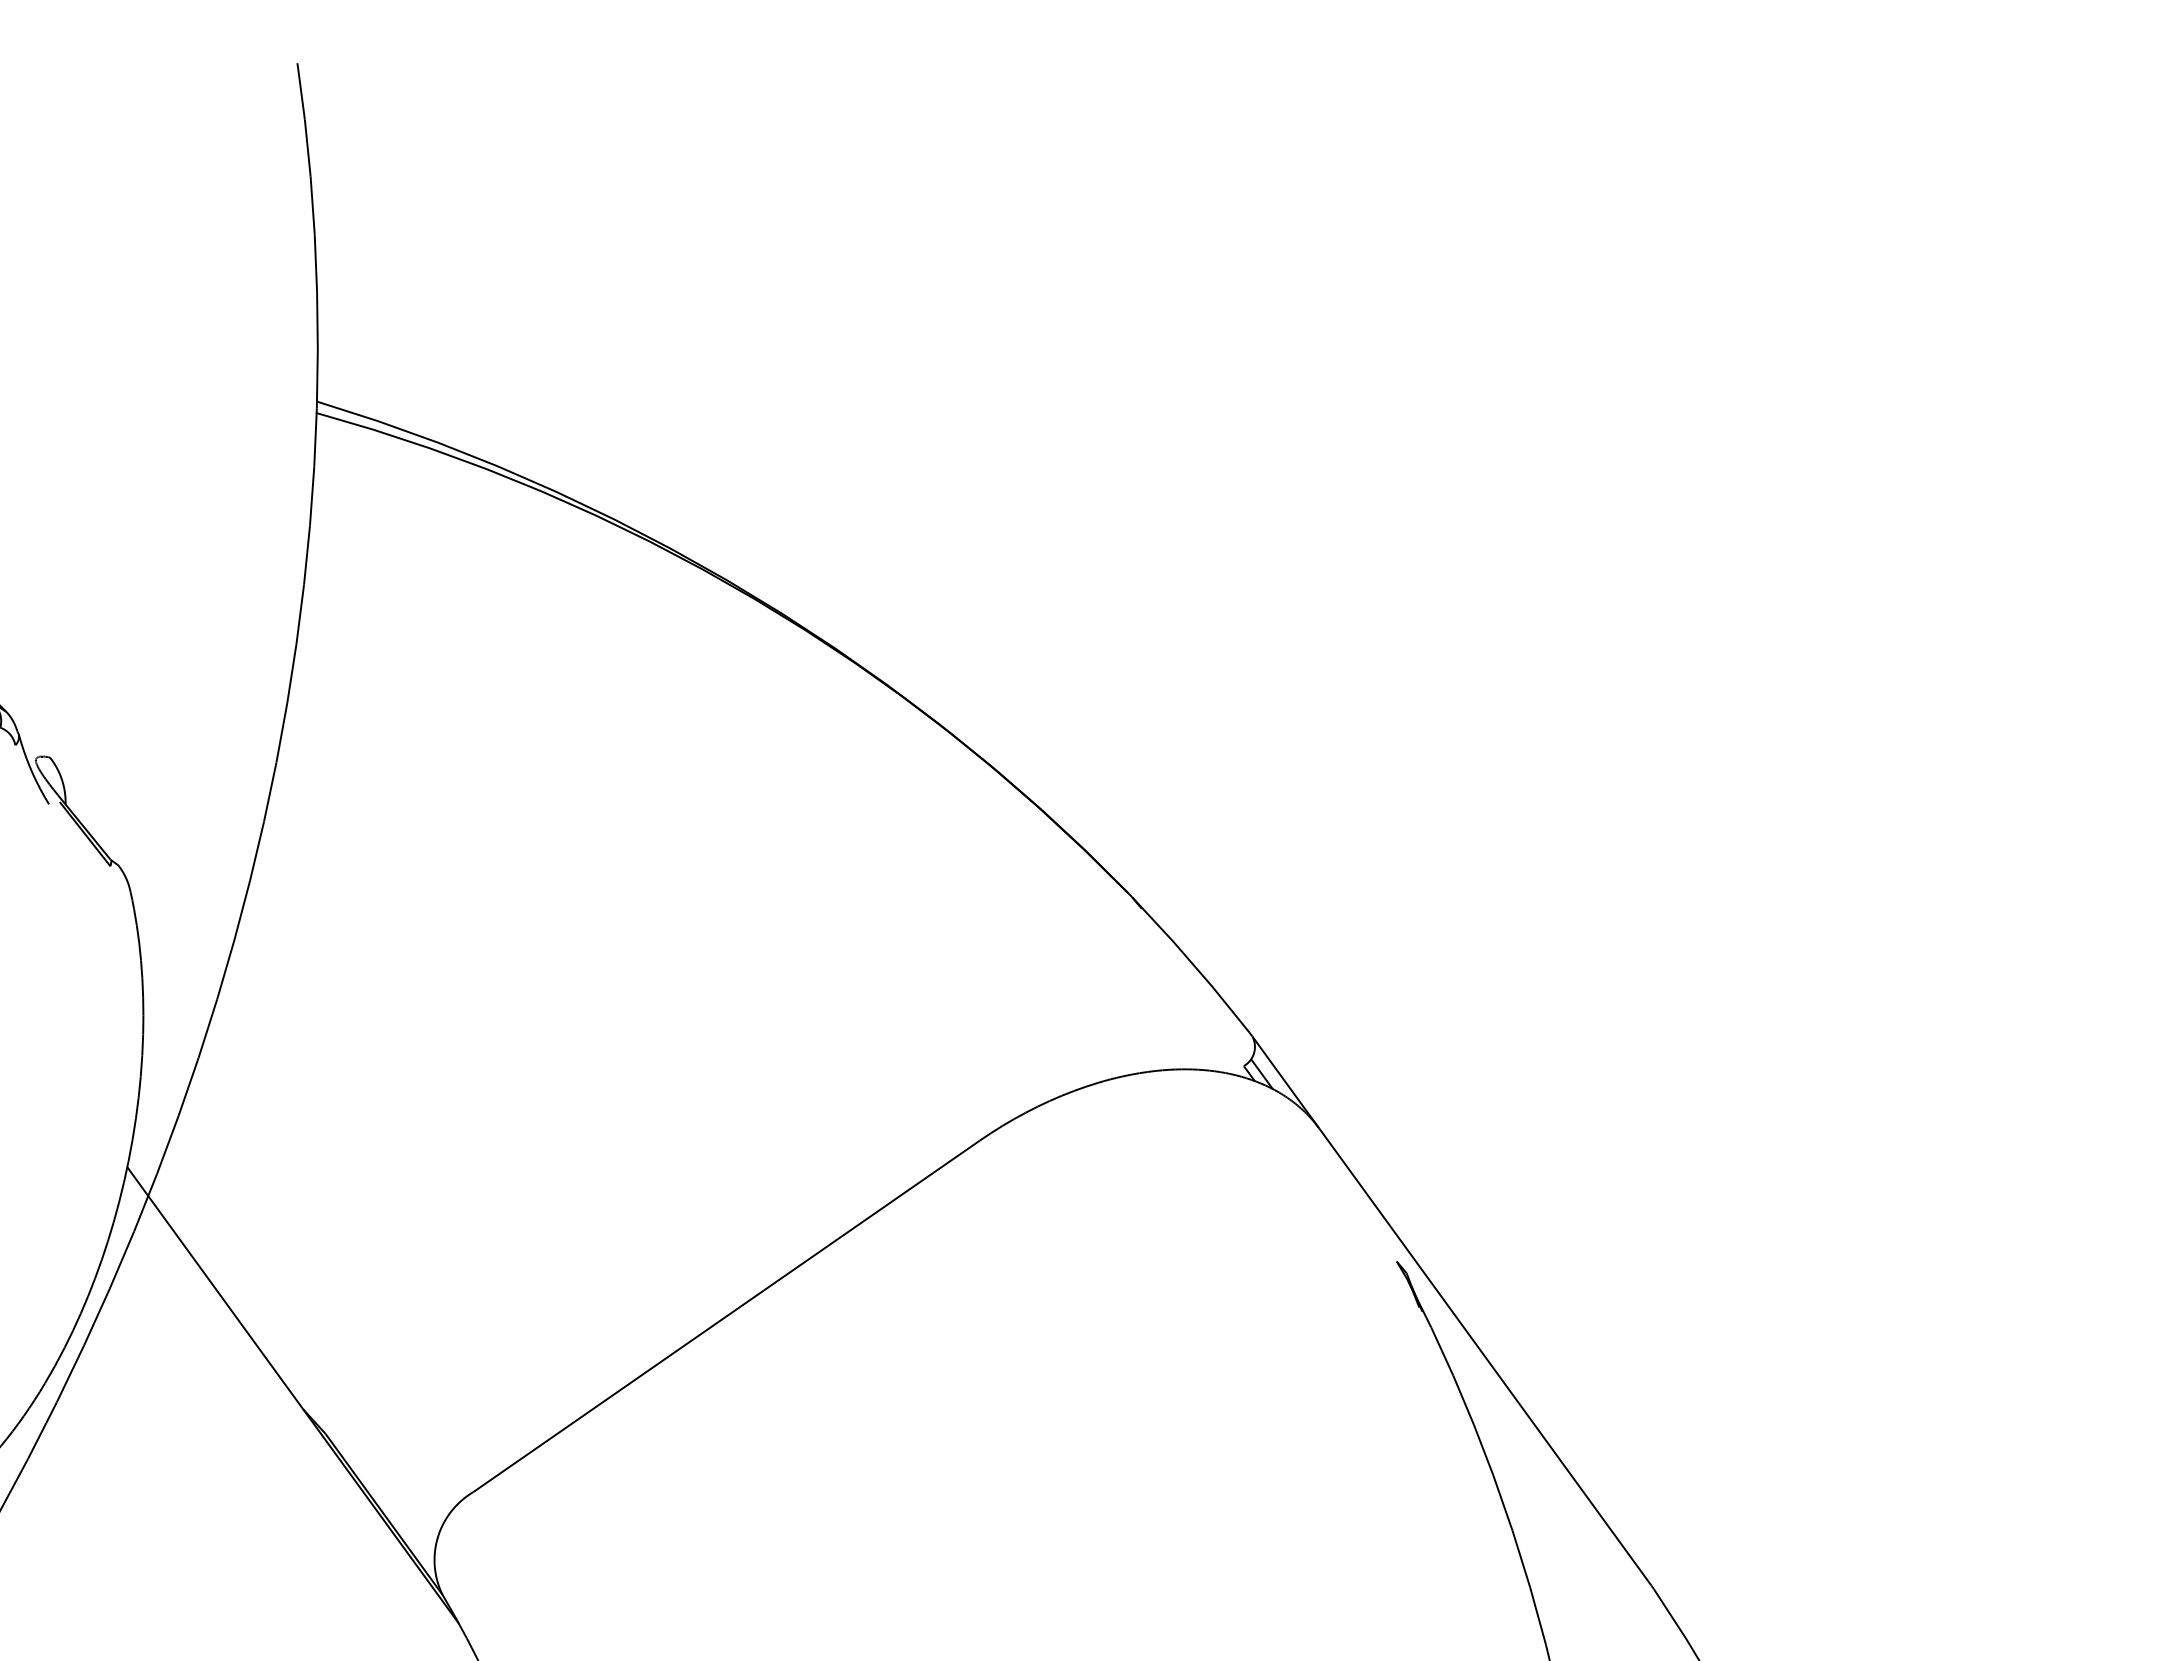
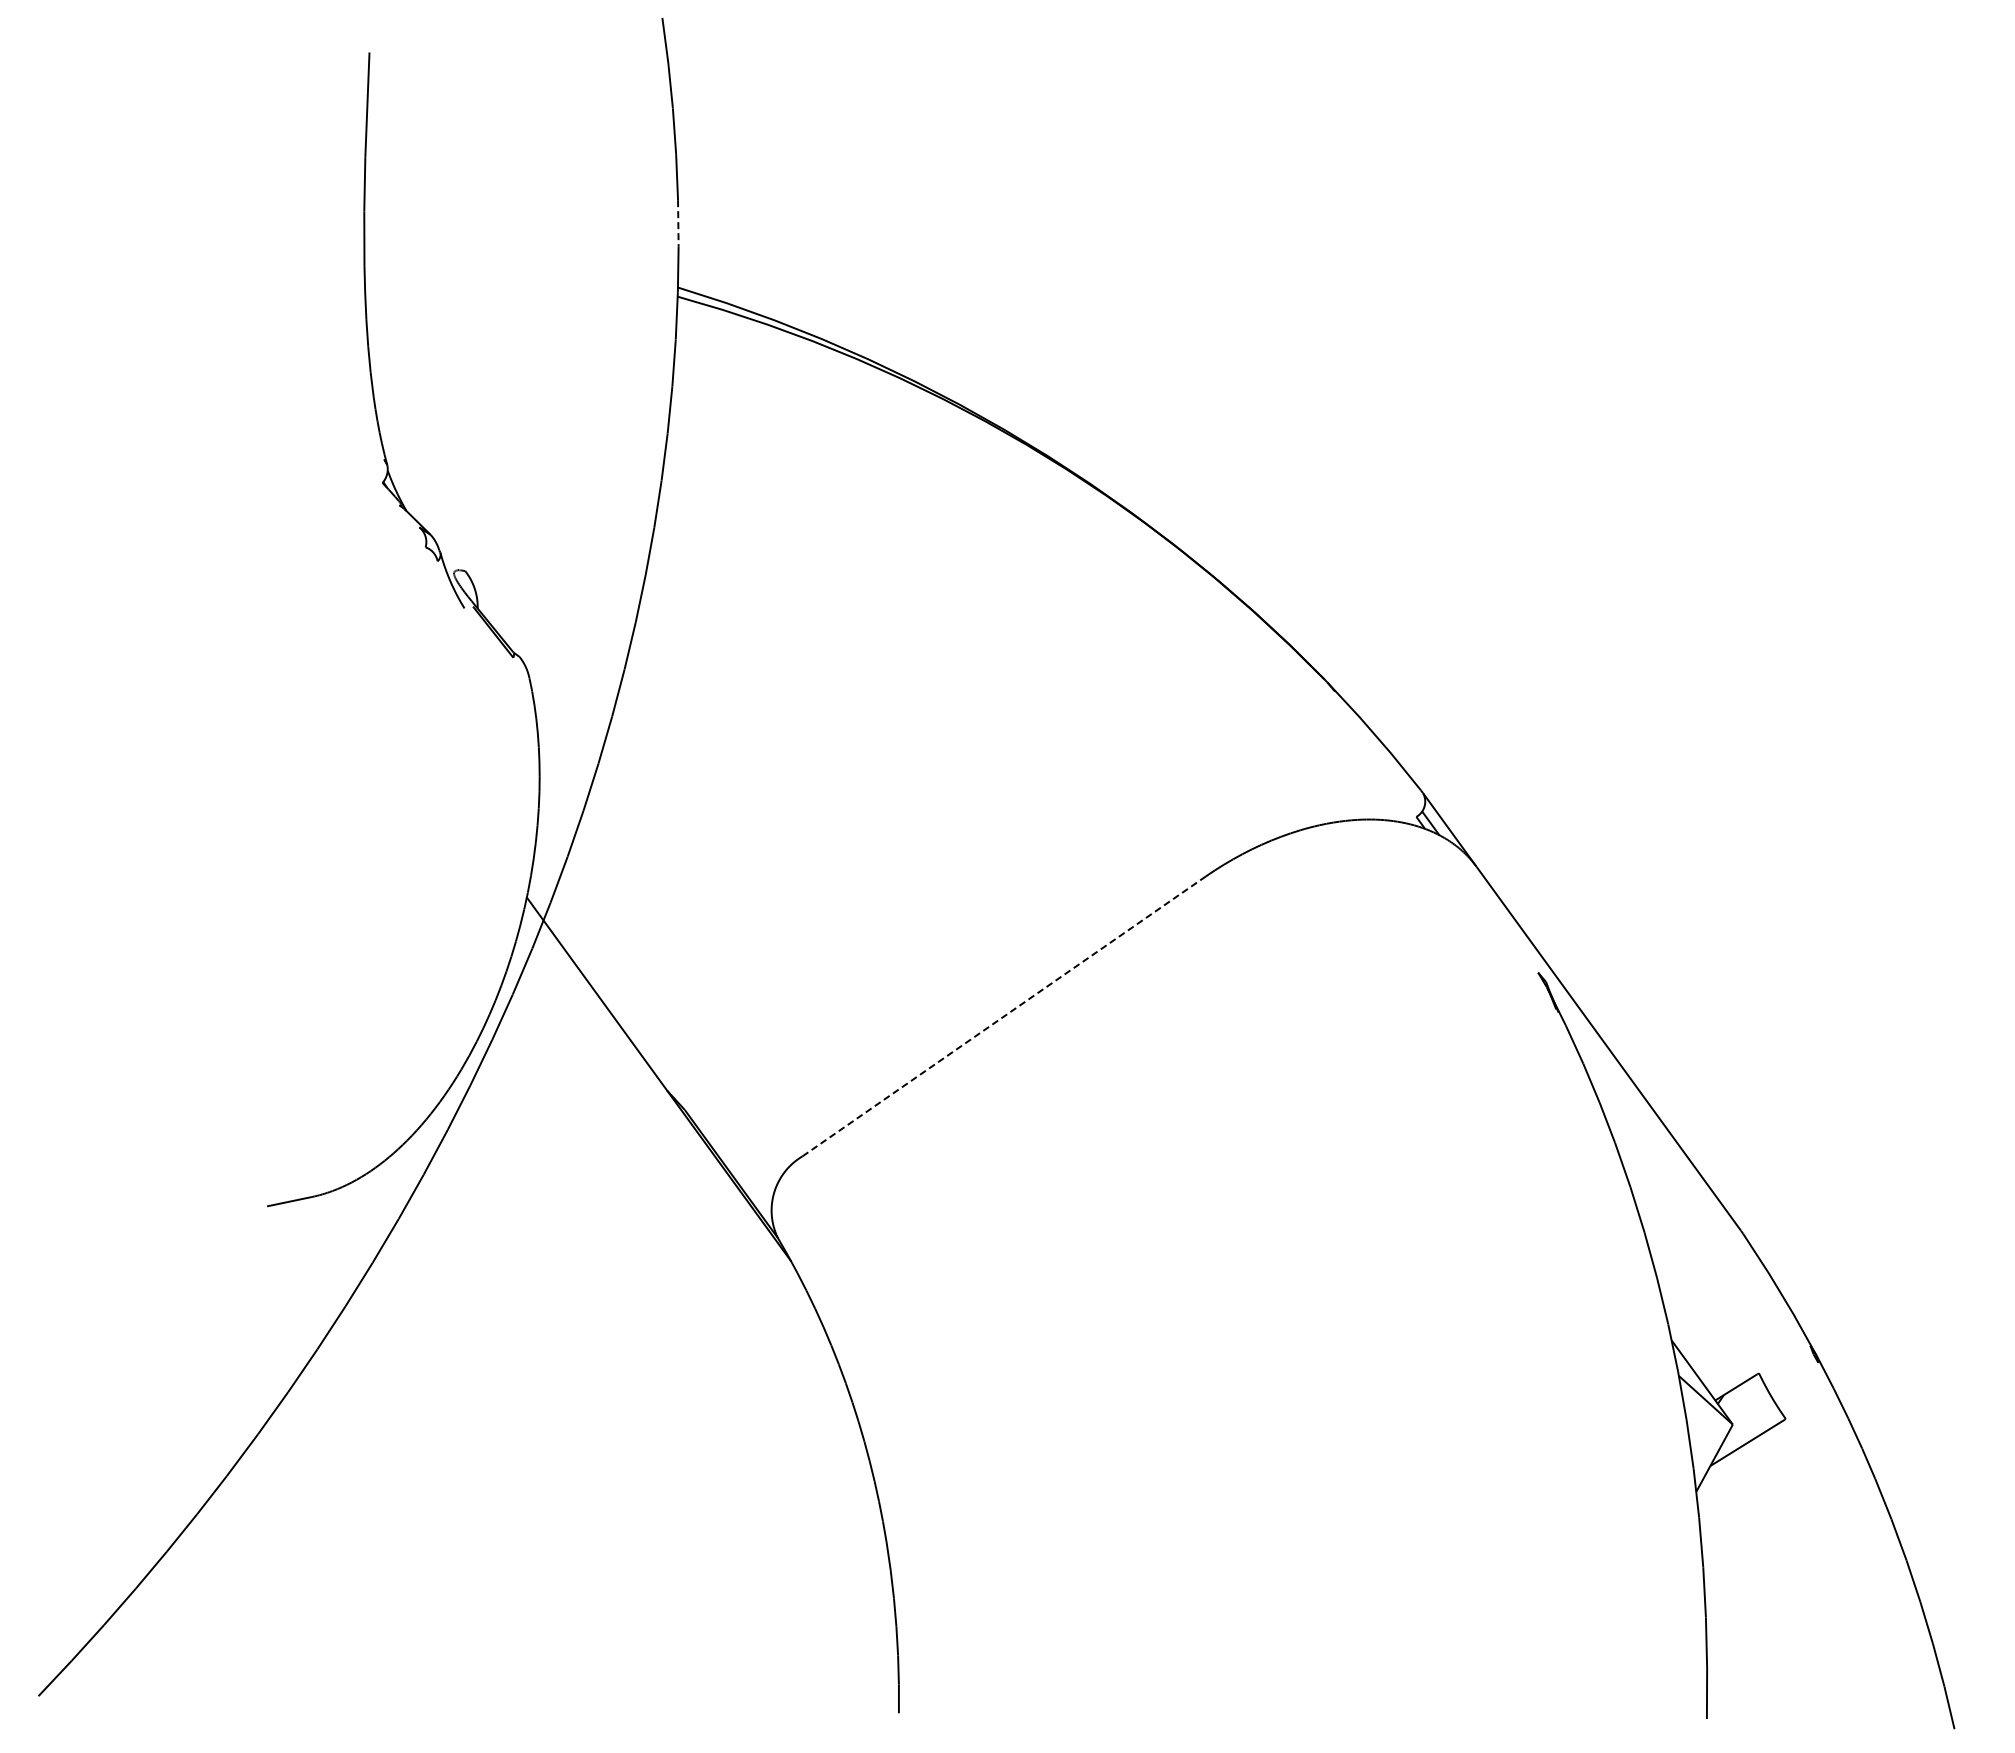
line: (317, 321) -> (678, 223), solid -> dashed
line: (726, 1316) -> (1004, 1016), solid -> dashed

